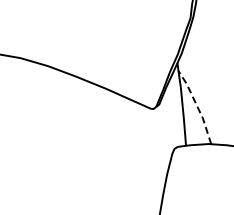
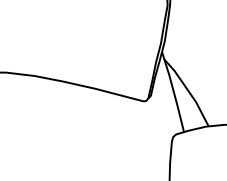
line: (197, 106) -> (188, 91), dashed -> solid

